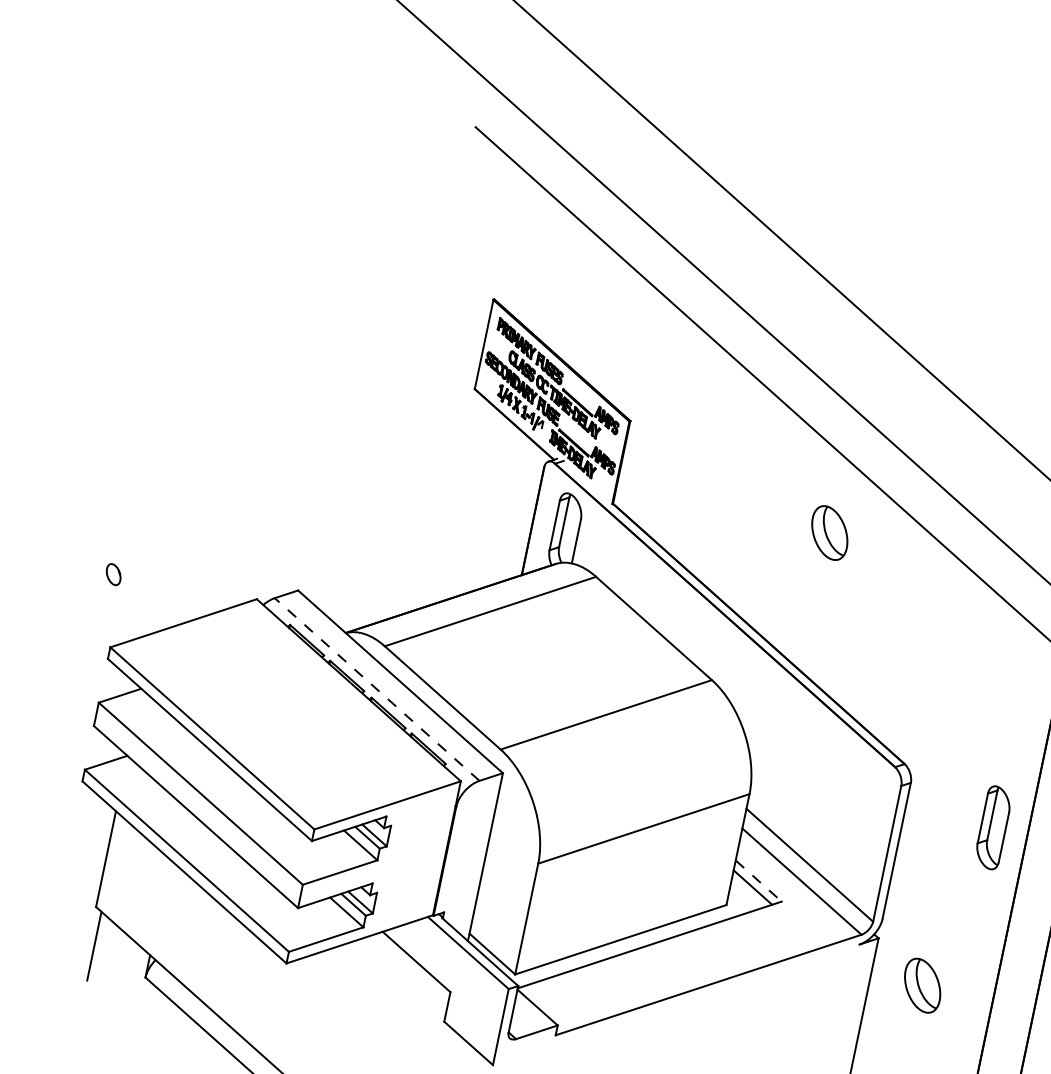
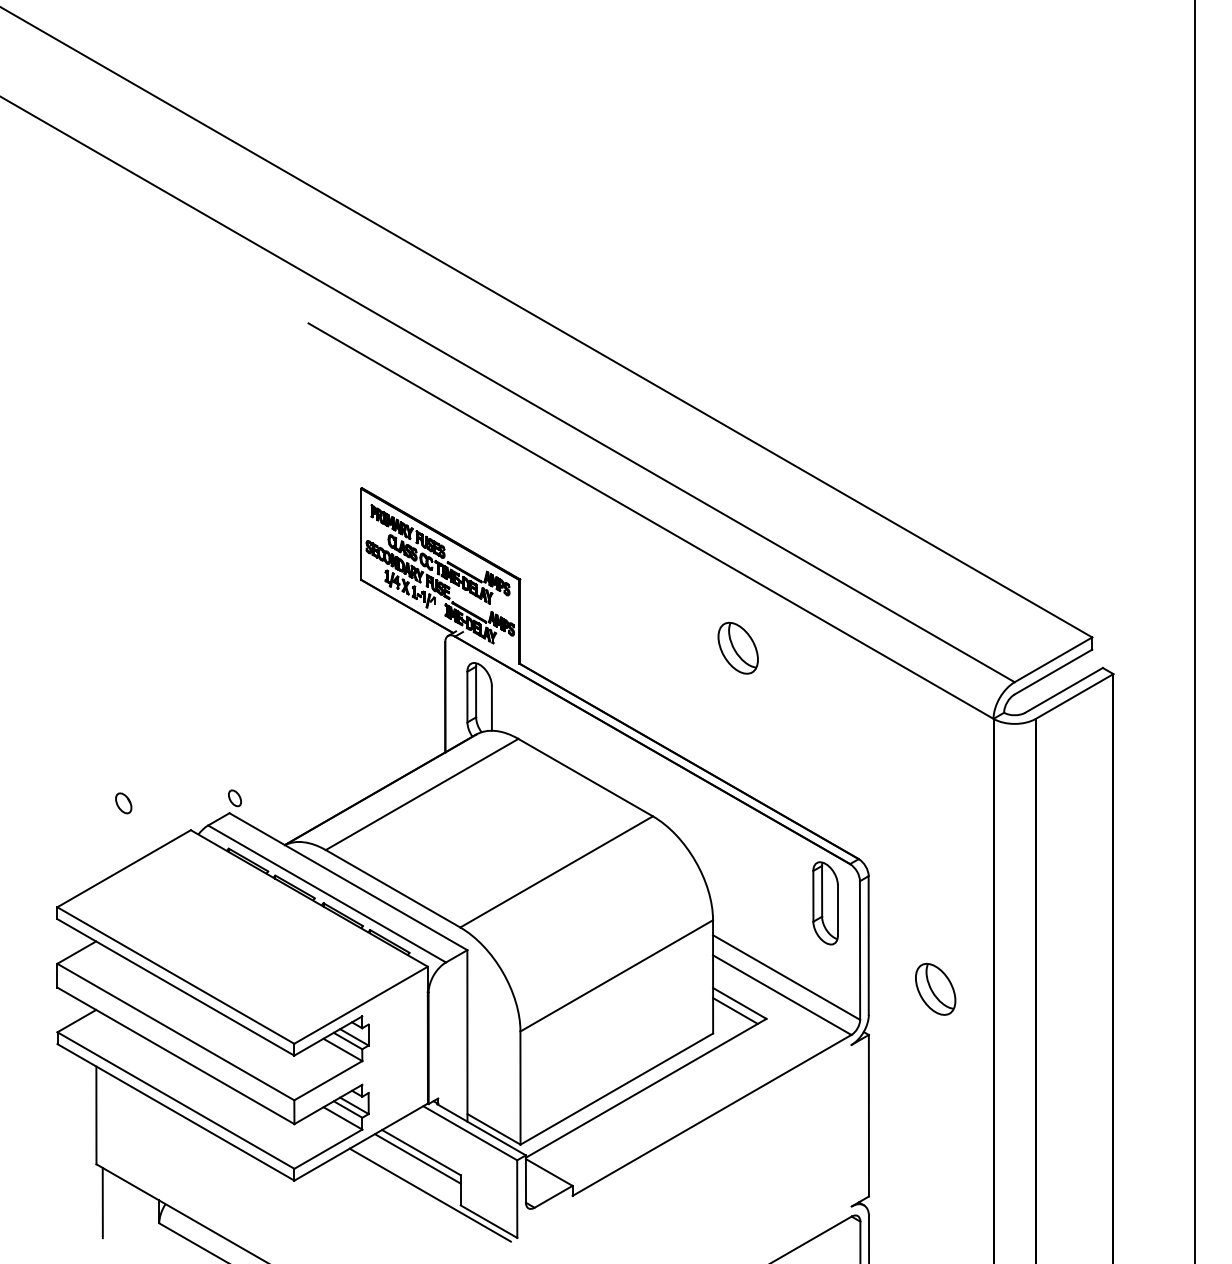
part: (113, 574) -> (123, 803), moved
part: (306, 577) -> (234, 798), added
line: (376, 688) -> (326, 893), dashed -> solid
part: (993, 827) -> (825, 903), moved
line: (758, 881) -> (739, 1003), dashed -> solid
line: (411, 966) -> (417, 1158), added
part: (922, 984) -> (935, 988), moved
line: (415, 1004) -> (429, 1194), added

